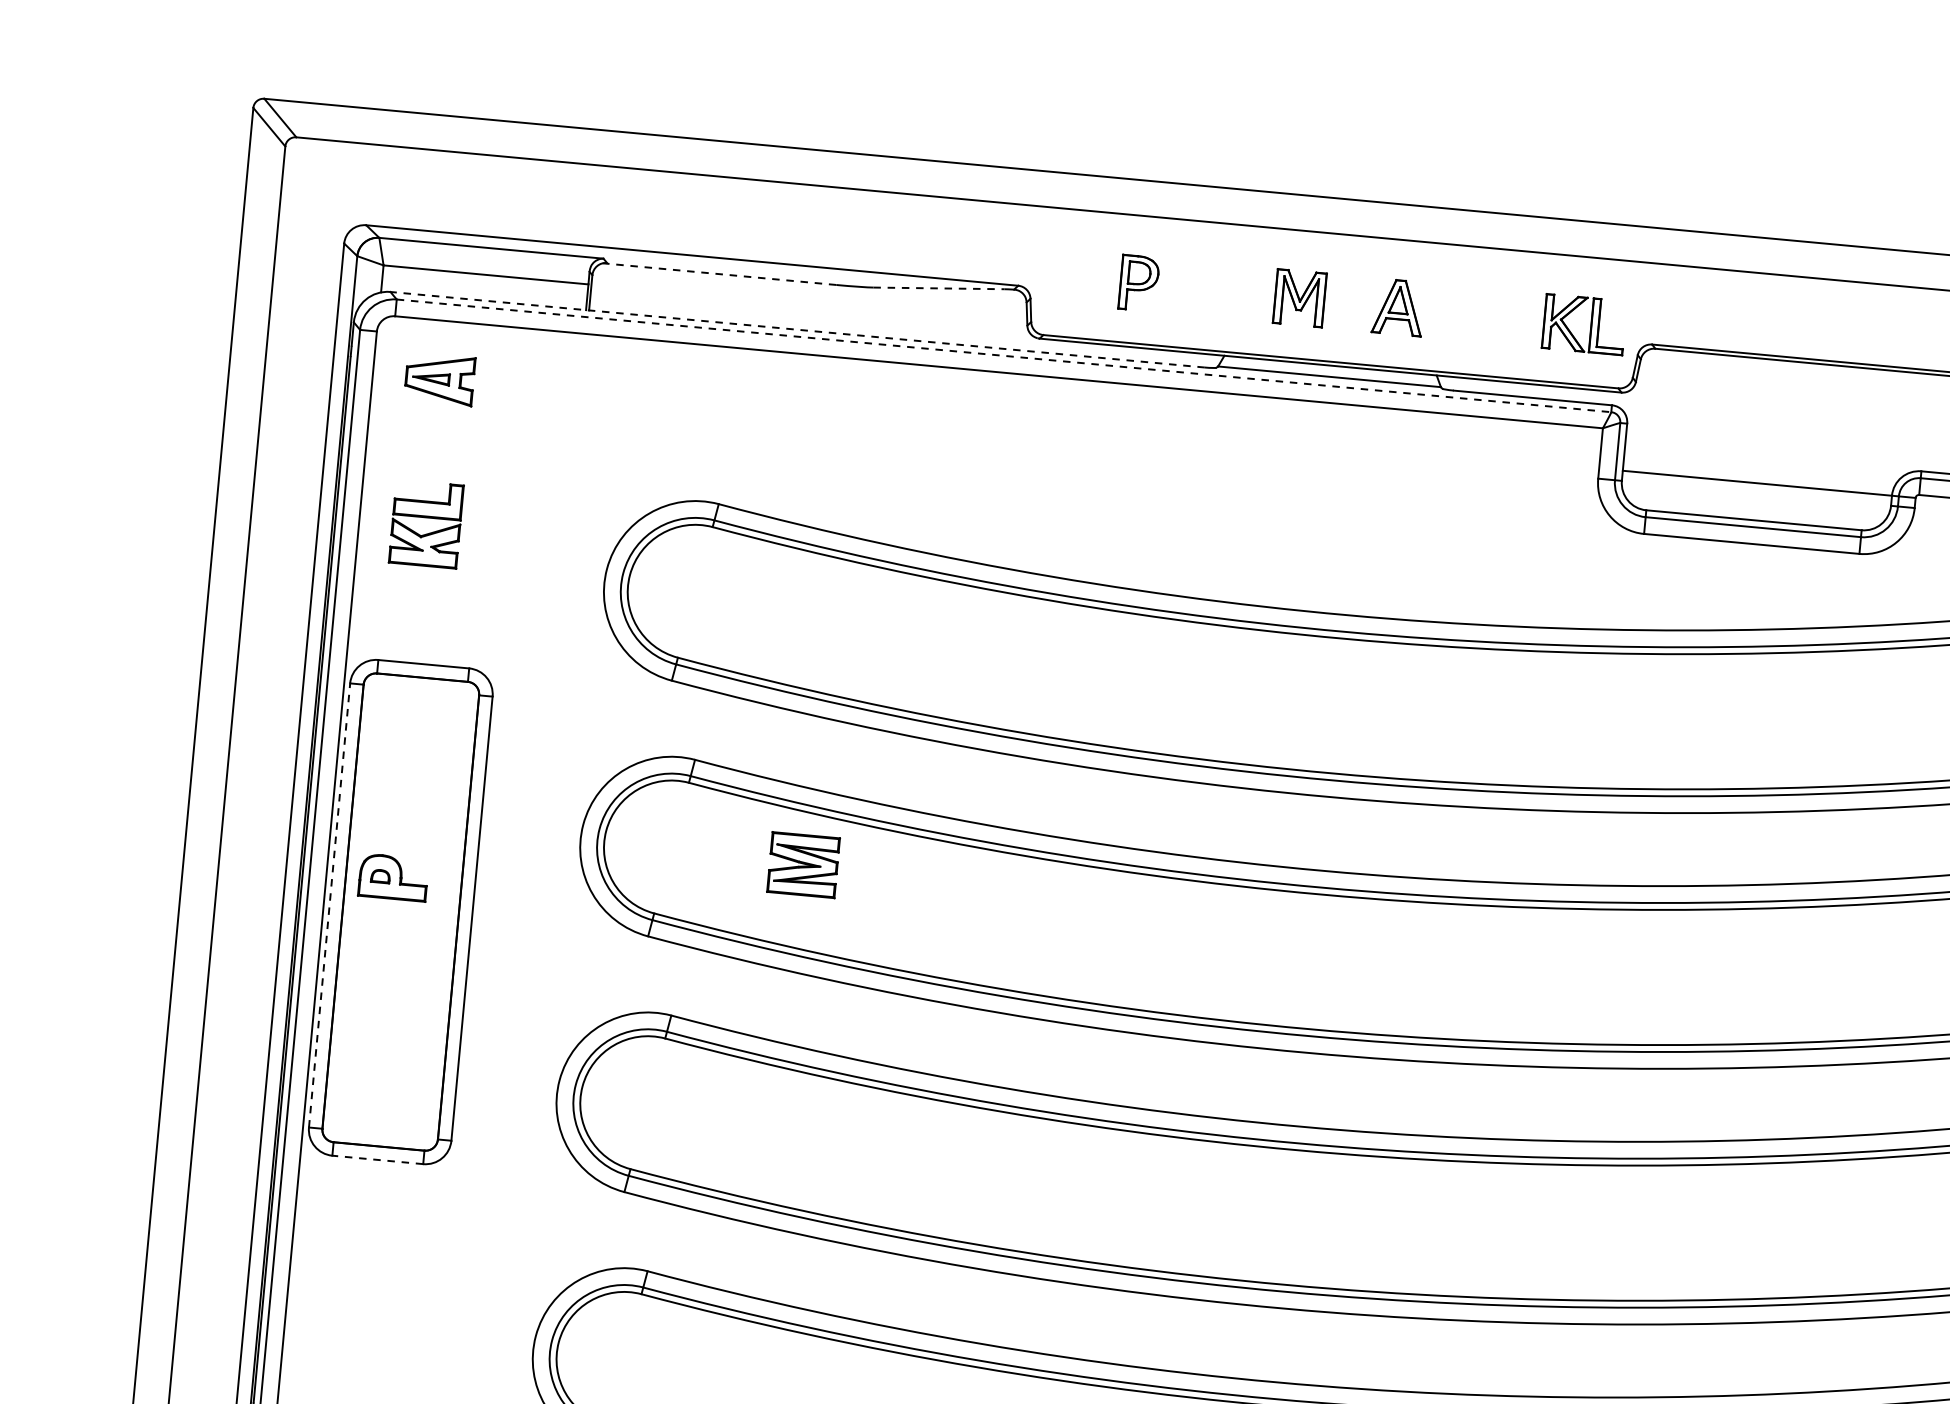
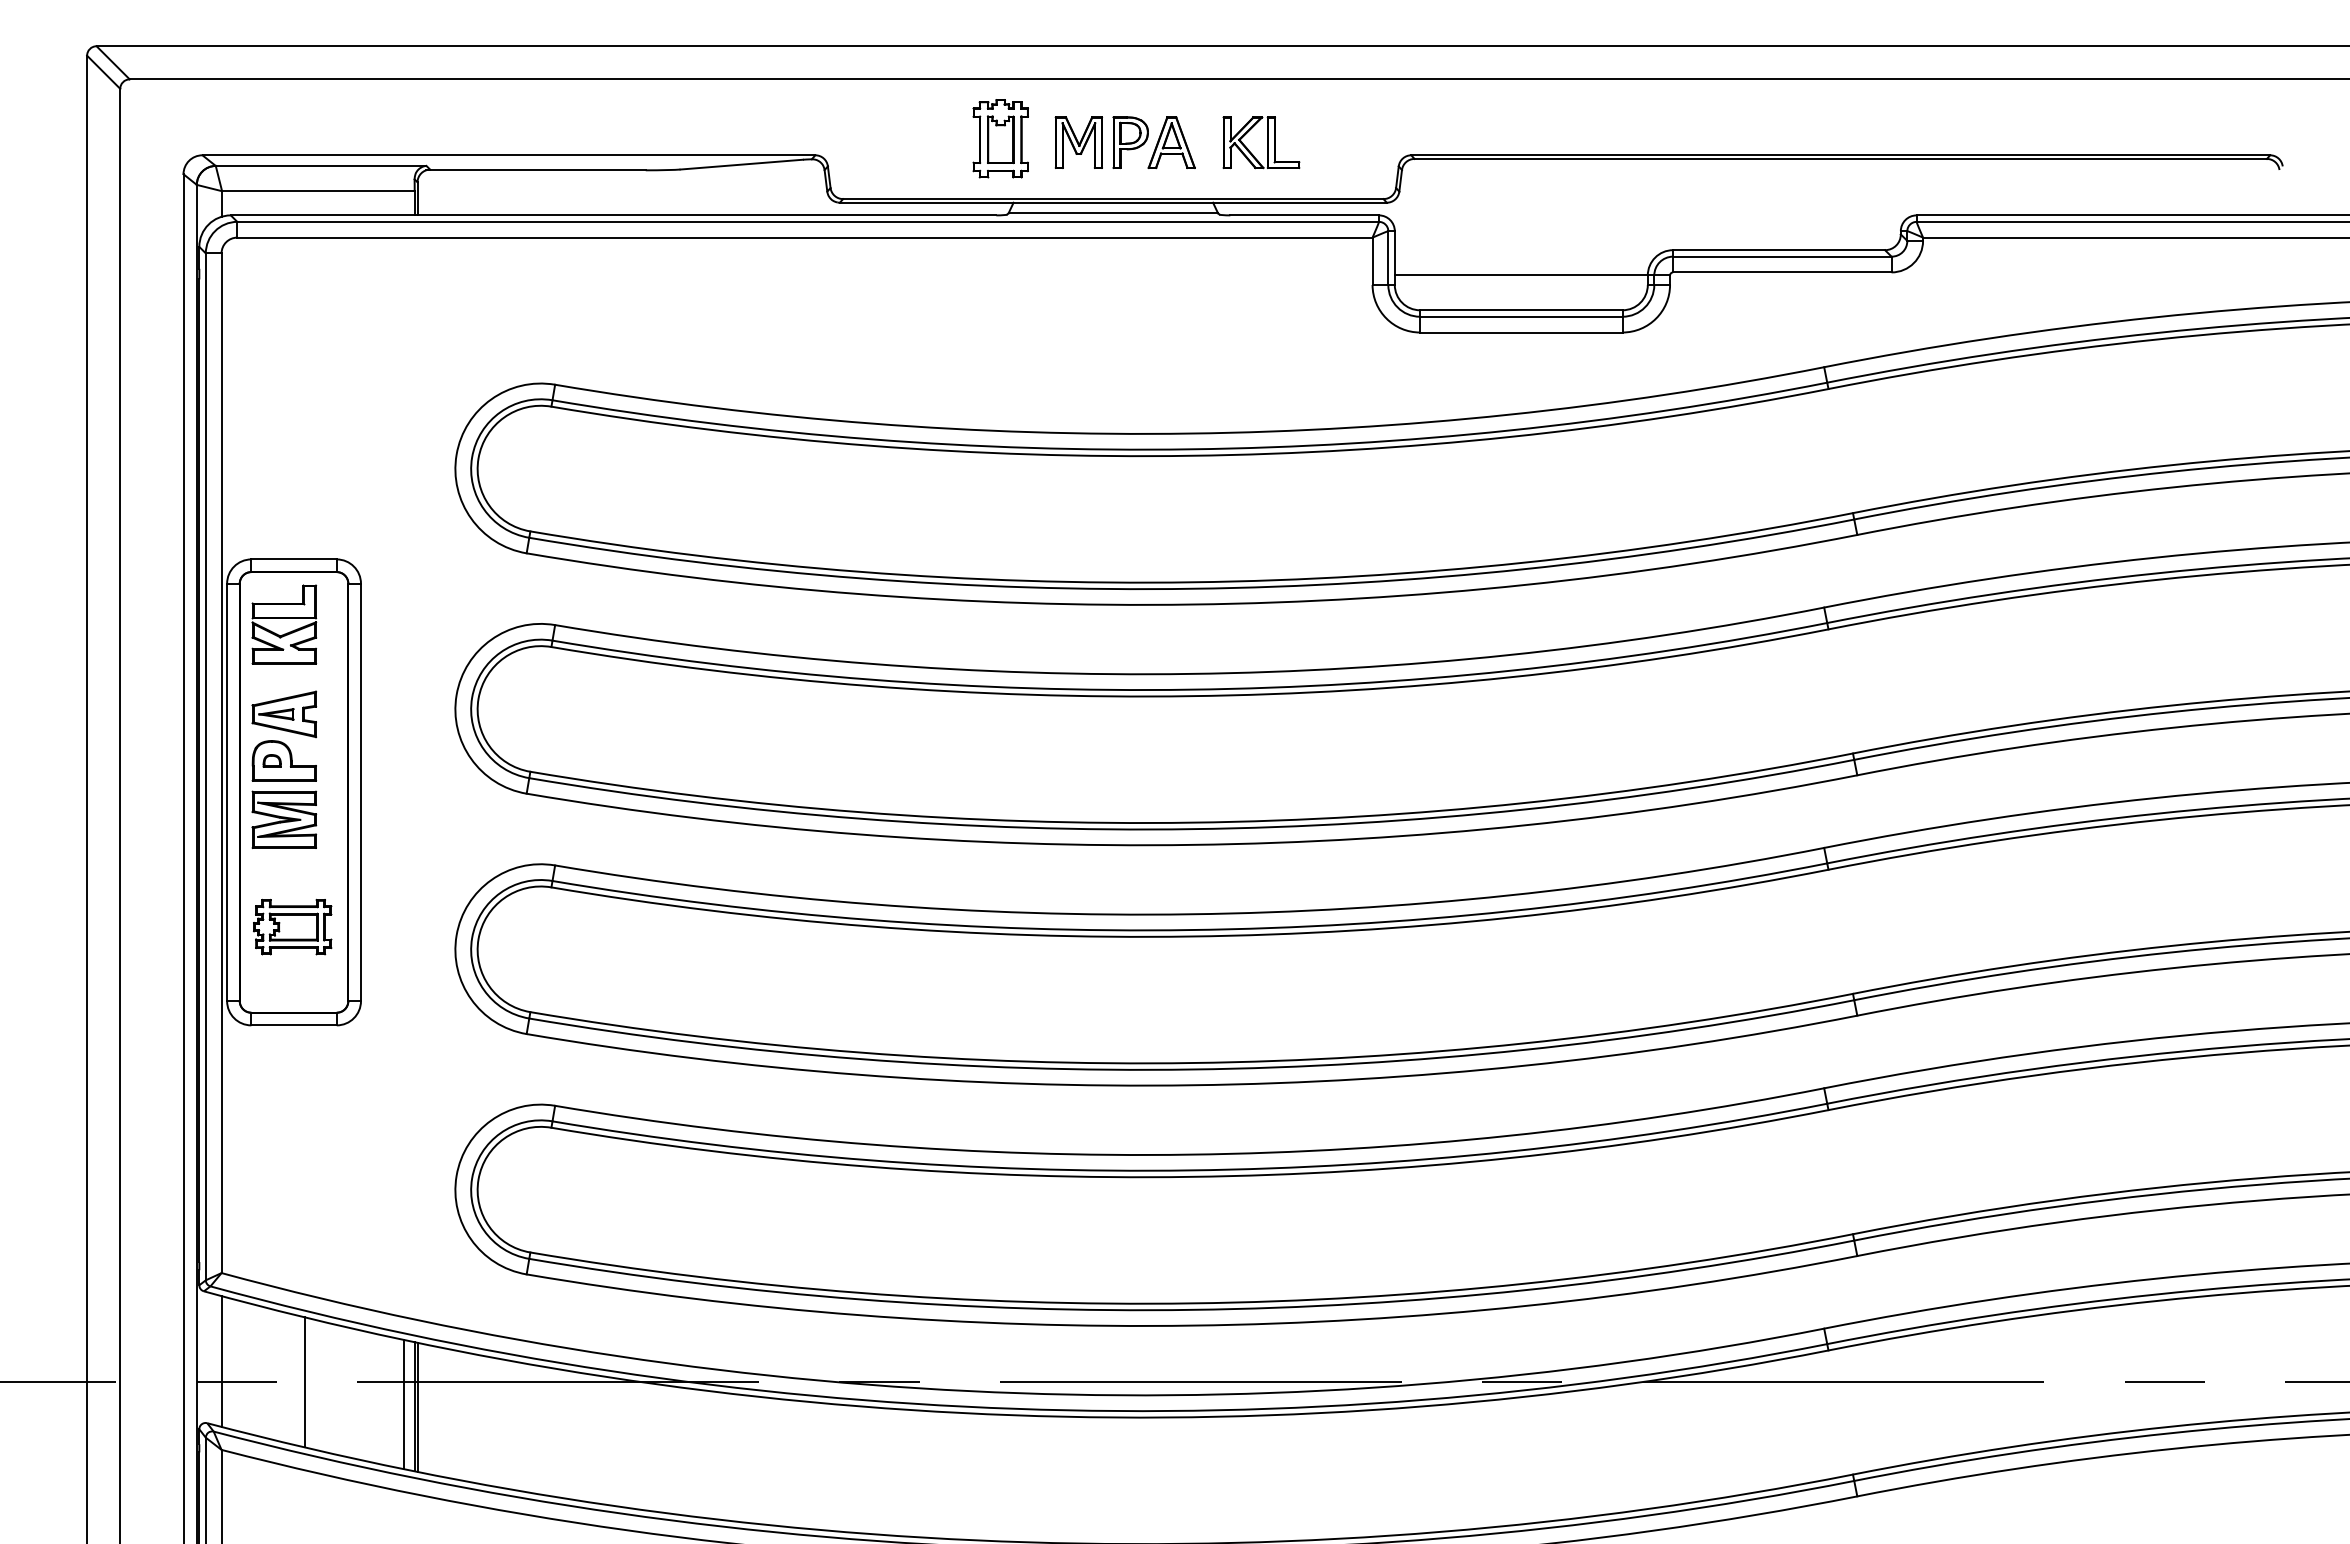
line: (719, 274) -> (535, 170), dashed -> solid
part: (1138, 283) -> (1130, 142), moved
part: (1216, 286) -> (1000, 138), added
line: (939, 288) -> (742, 164), dashed -> solid
part: (1584, 324) -> (1261, 142), moved
line: (797, 329) -> (613, 215), dashed -> solid
line: (1004, 355) -> (808, 221), dashed -> solid
part: (439, 379) -> (284, 714), moved
part: (426, 523) -> (284, 624), moved
part: (803, 864) -> (284, 819), moved
line: (329, 905) -> (227, 792), dashed -> solid
part: (385, 1054) -> (292, 926), added
line: (378, 1160) -> (294, 1025), dashed -> solid

